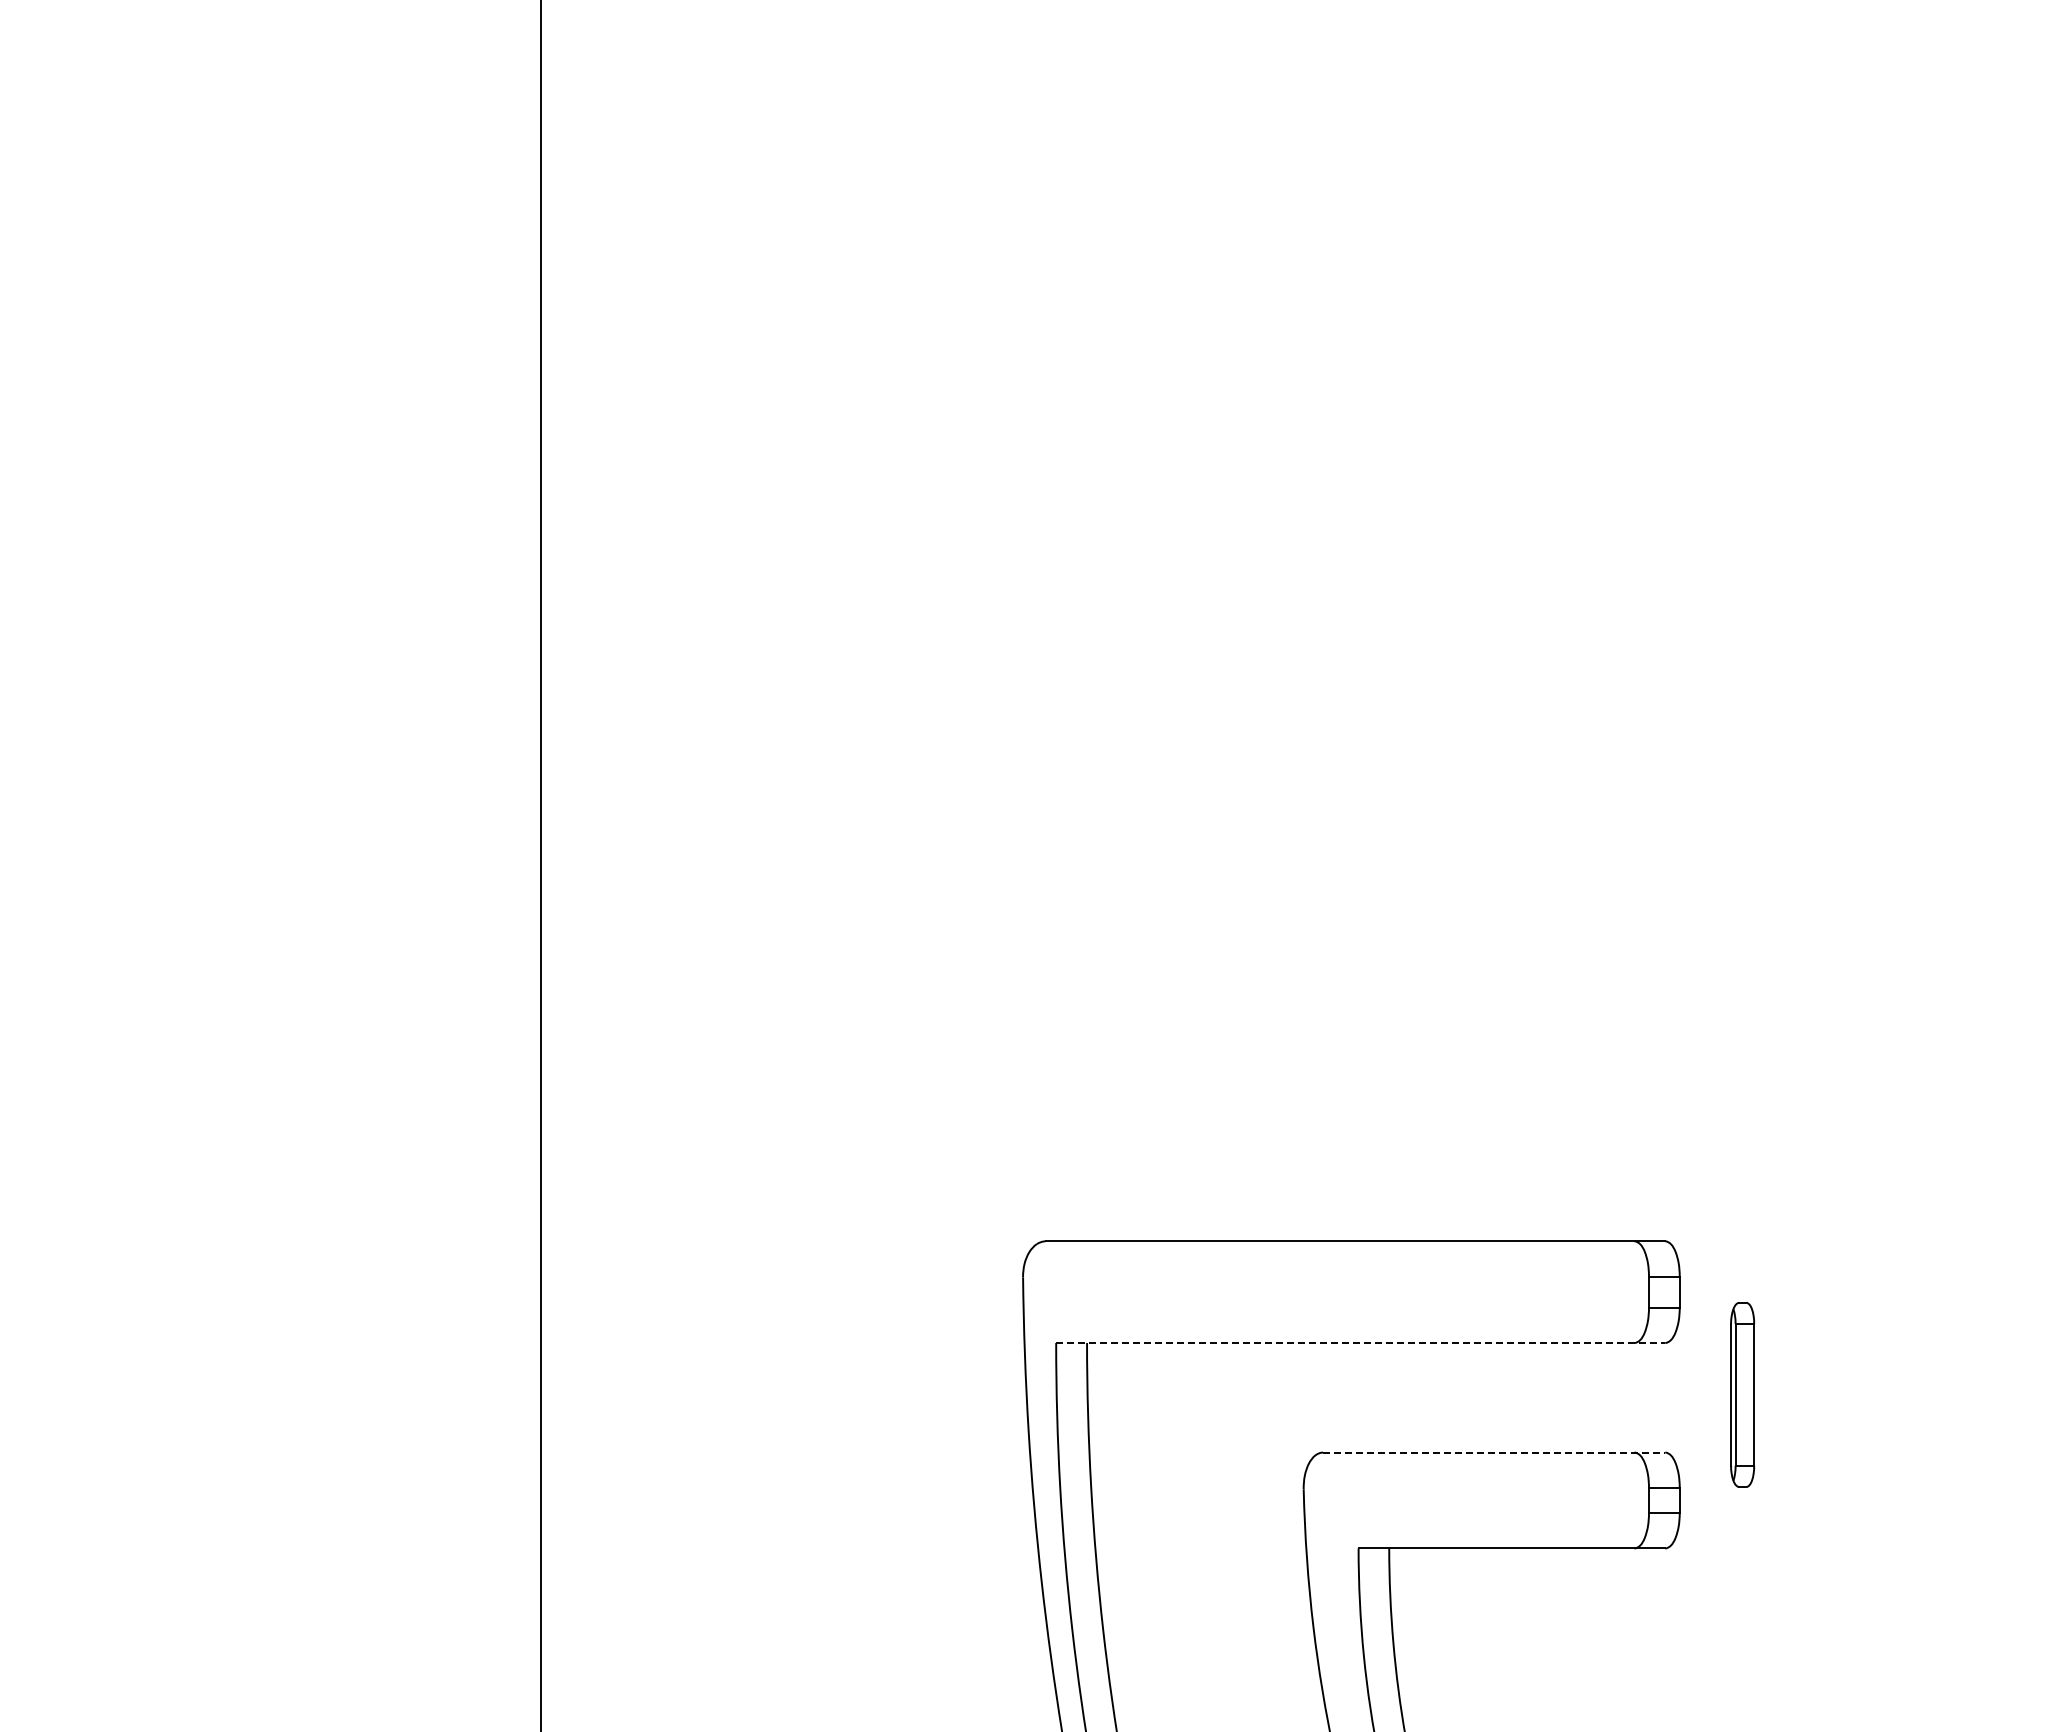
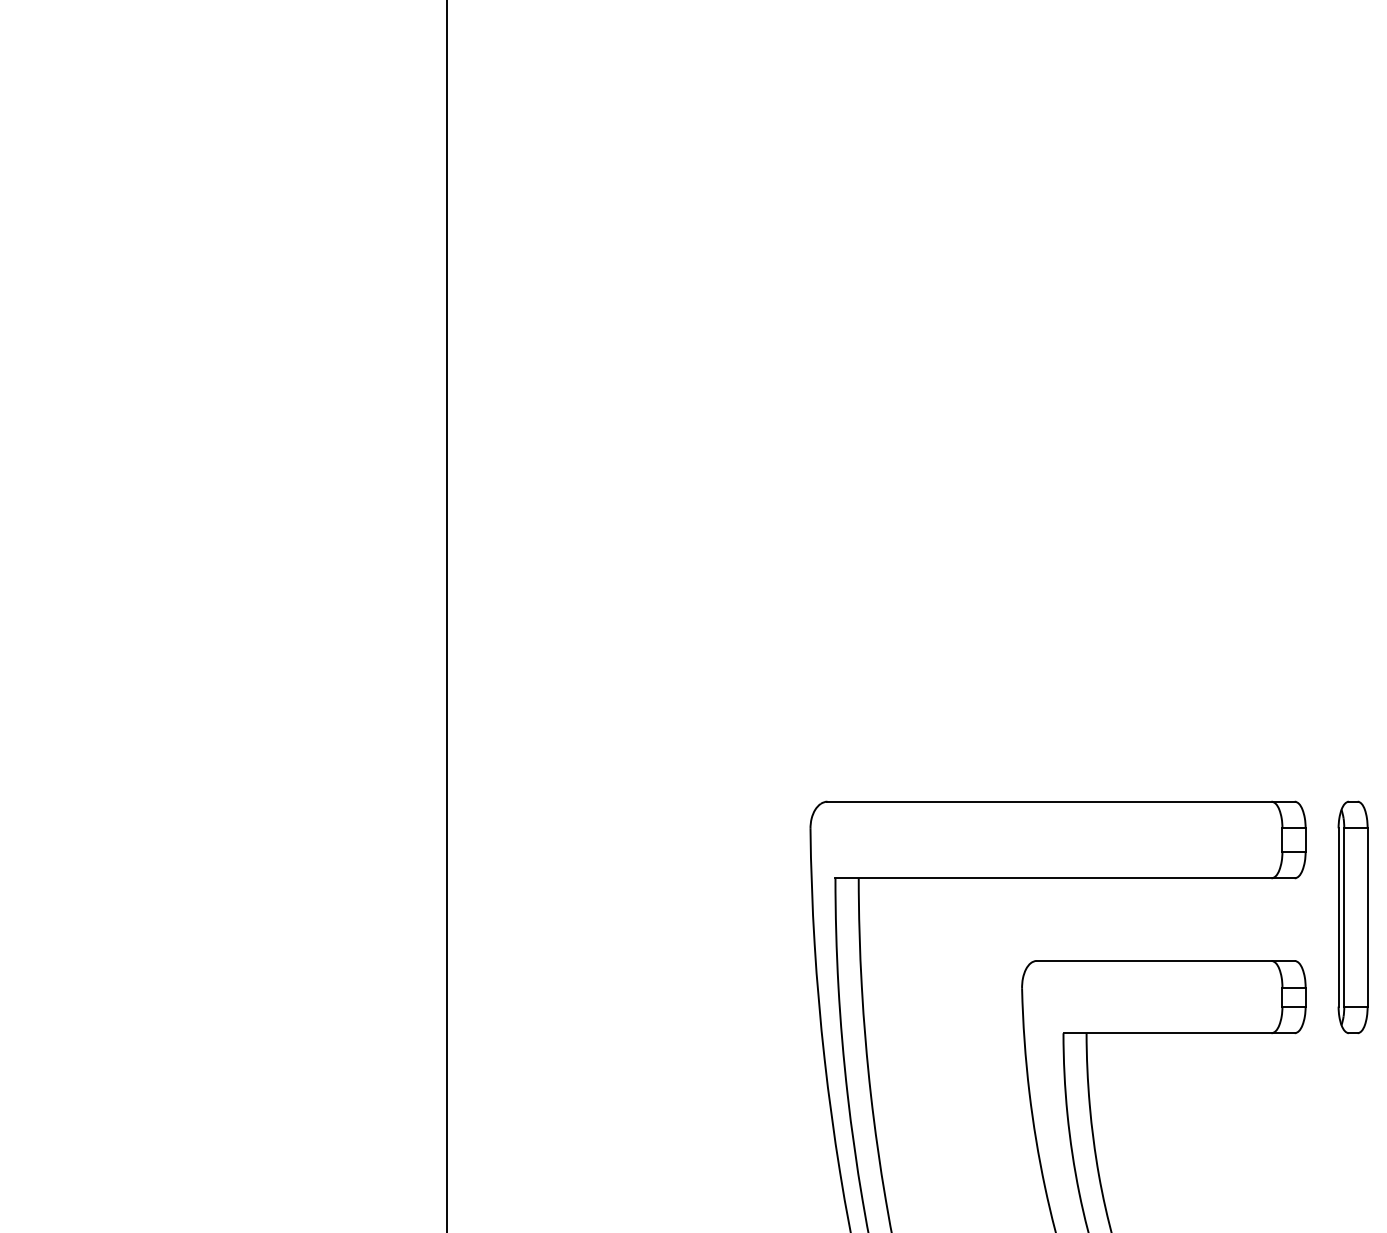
line: (1360, 1343) -> (1064, 878), dashed -> solid
part: (1742, 1394) -> (1352, 917), size x1.67
line: (1494, 1452) -> (1165, 960), dashed -> solid

